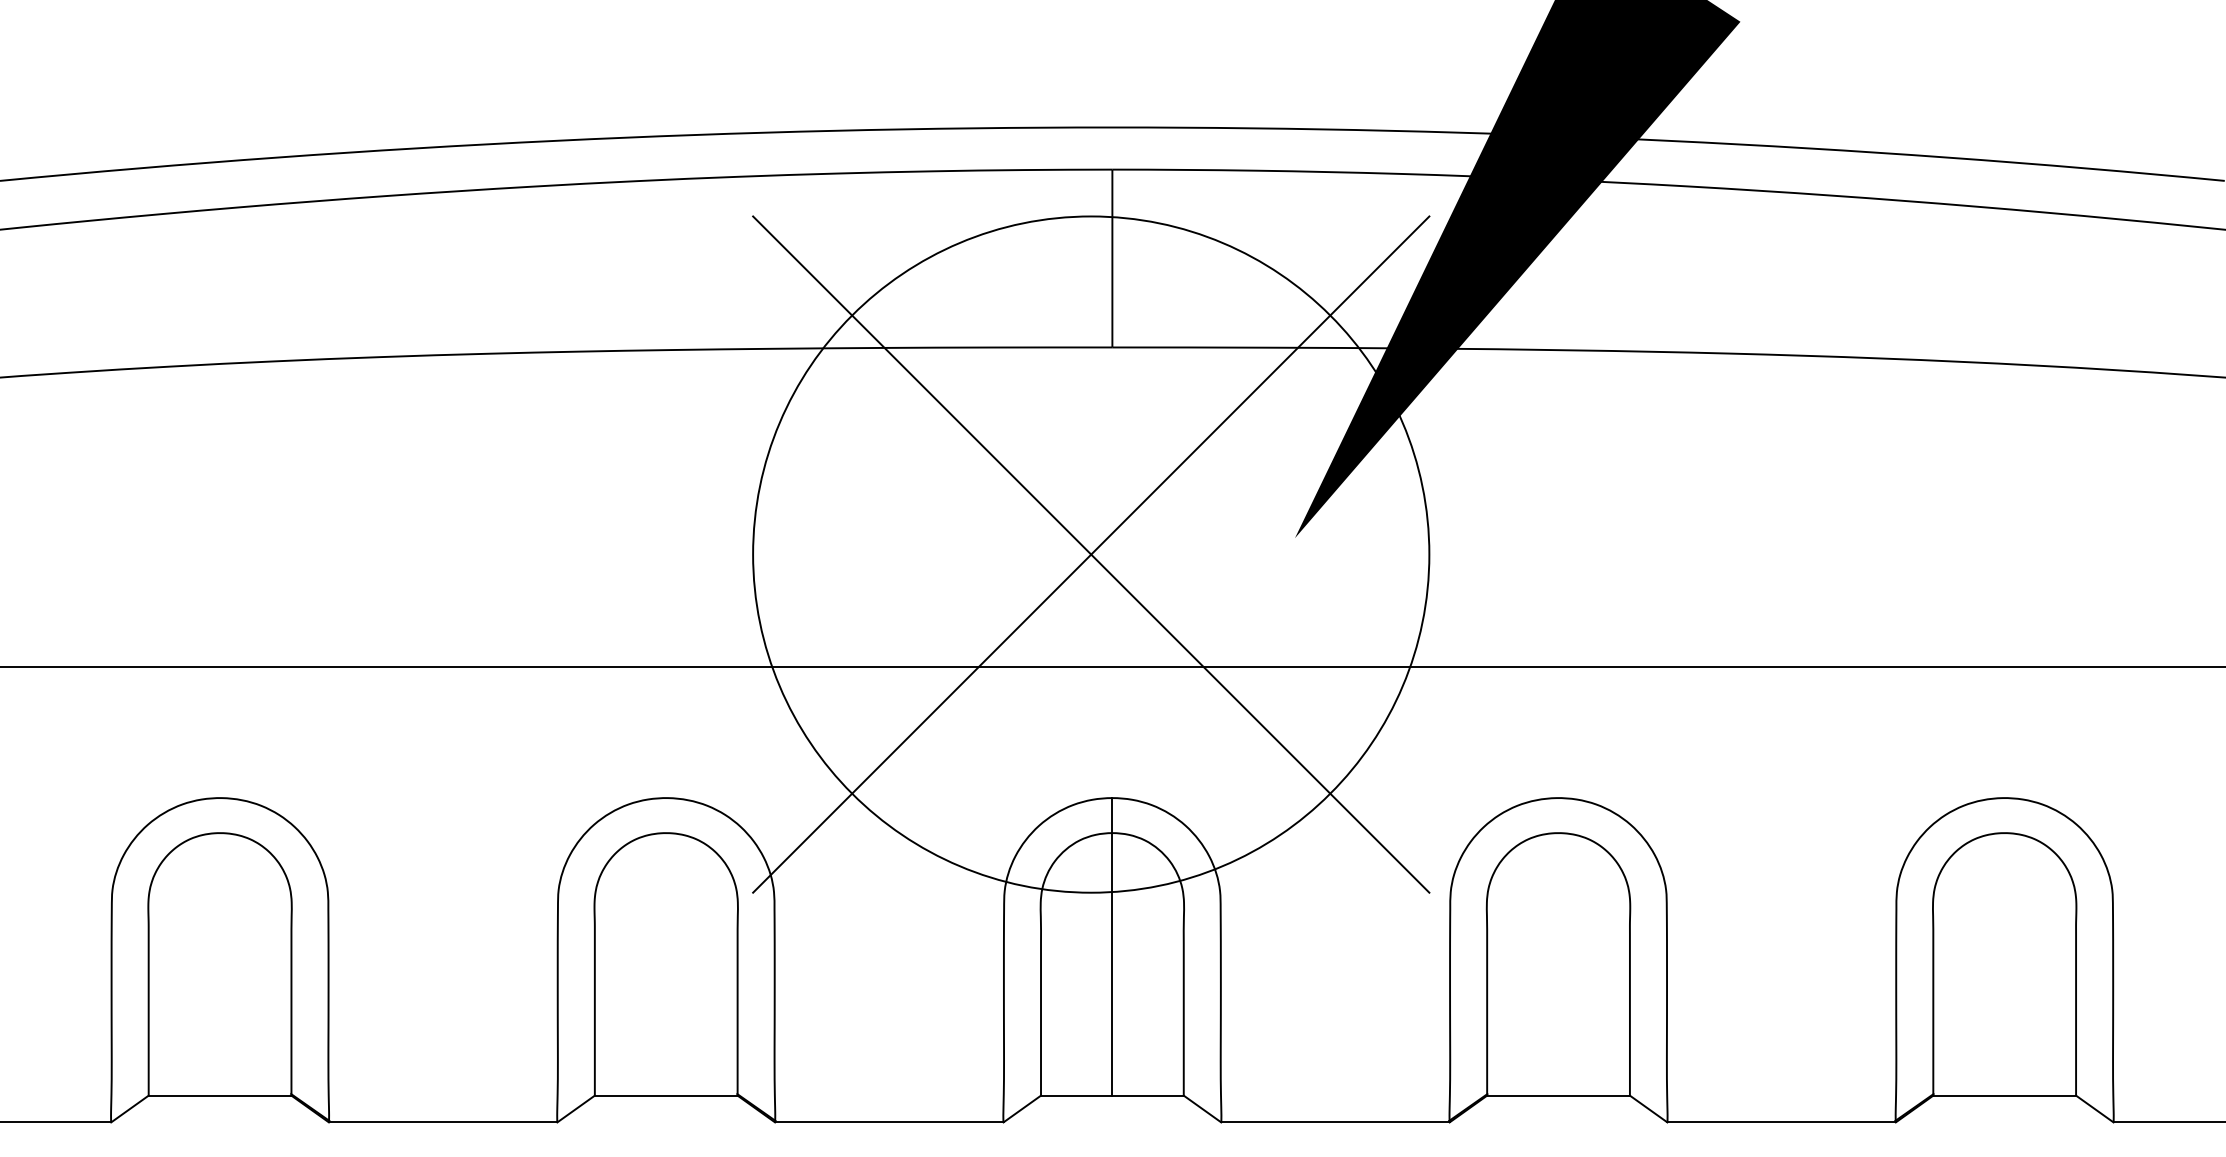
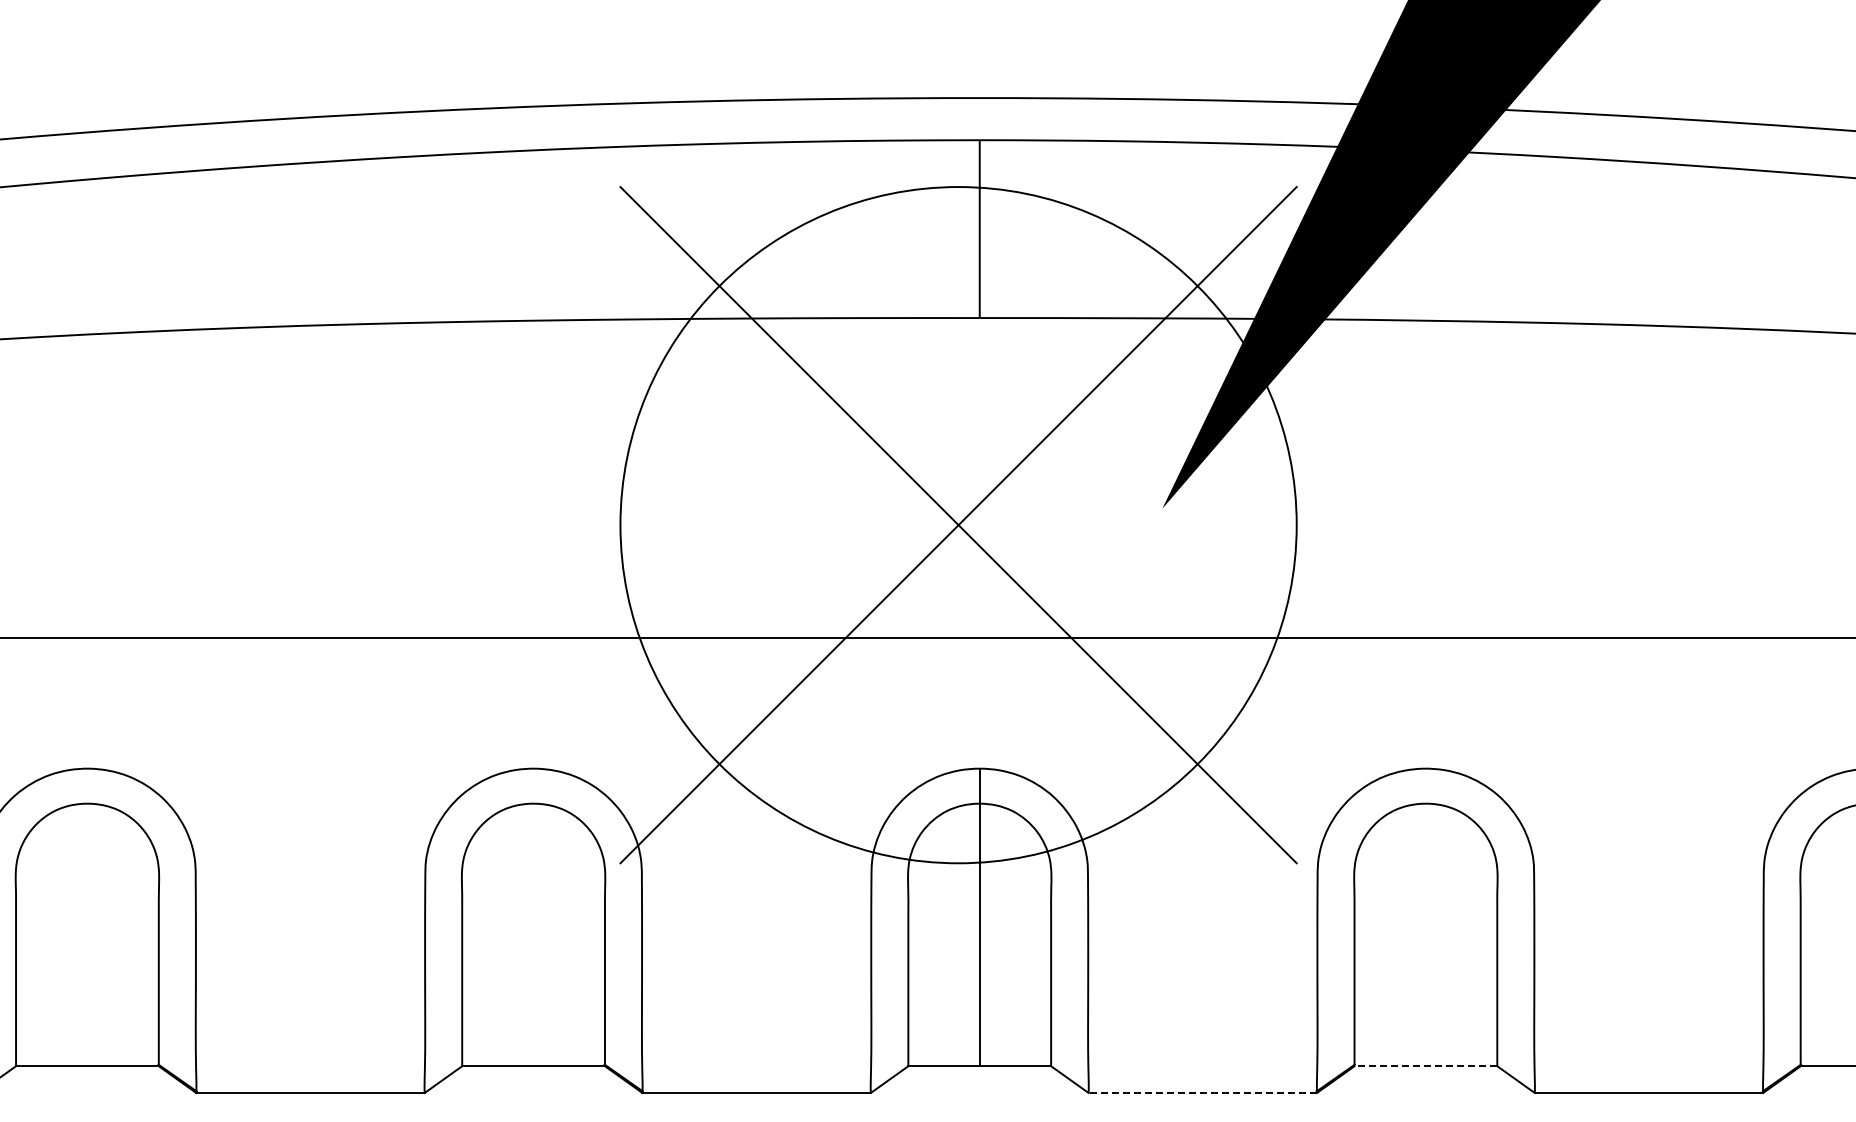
line: (1558, 1095) -> (1425, 1066), solid -> dashed
line: (1334, 1122) -> (1201, 1093), solid -> dashed

